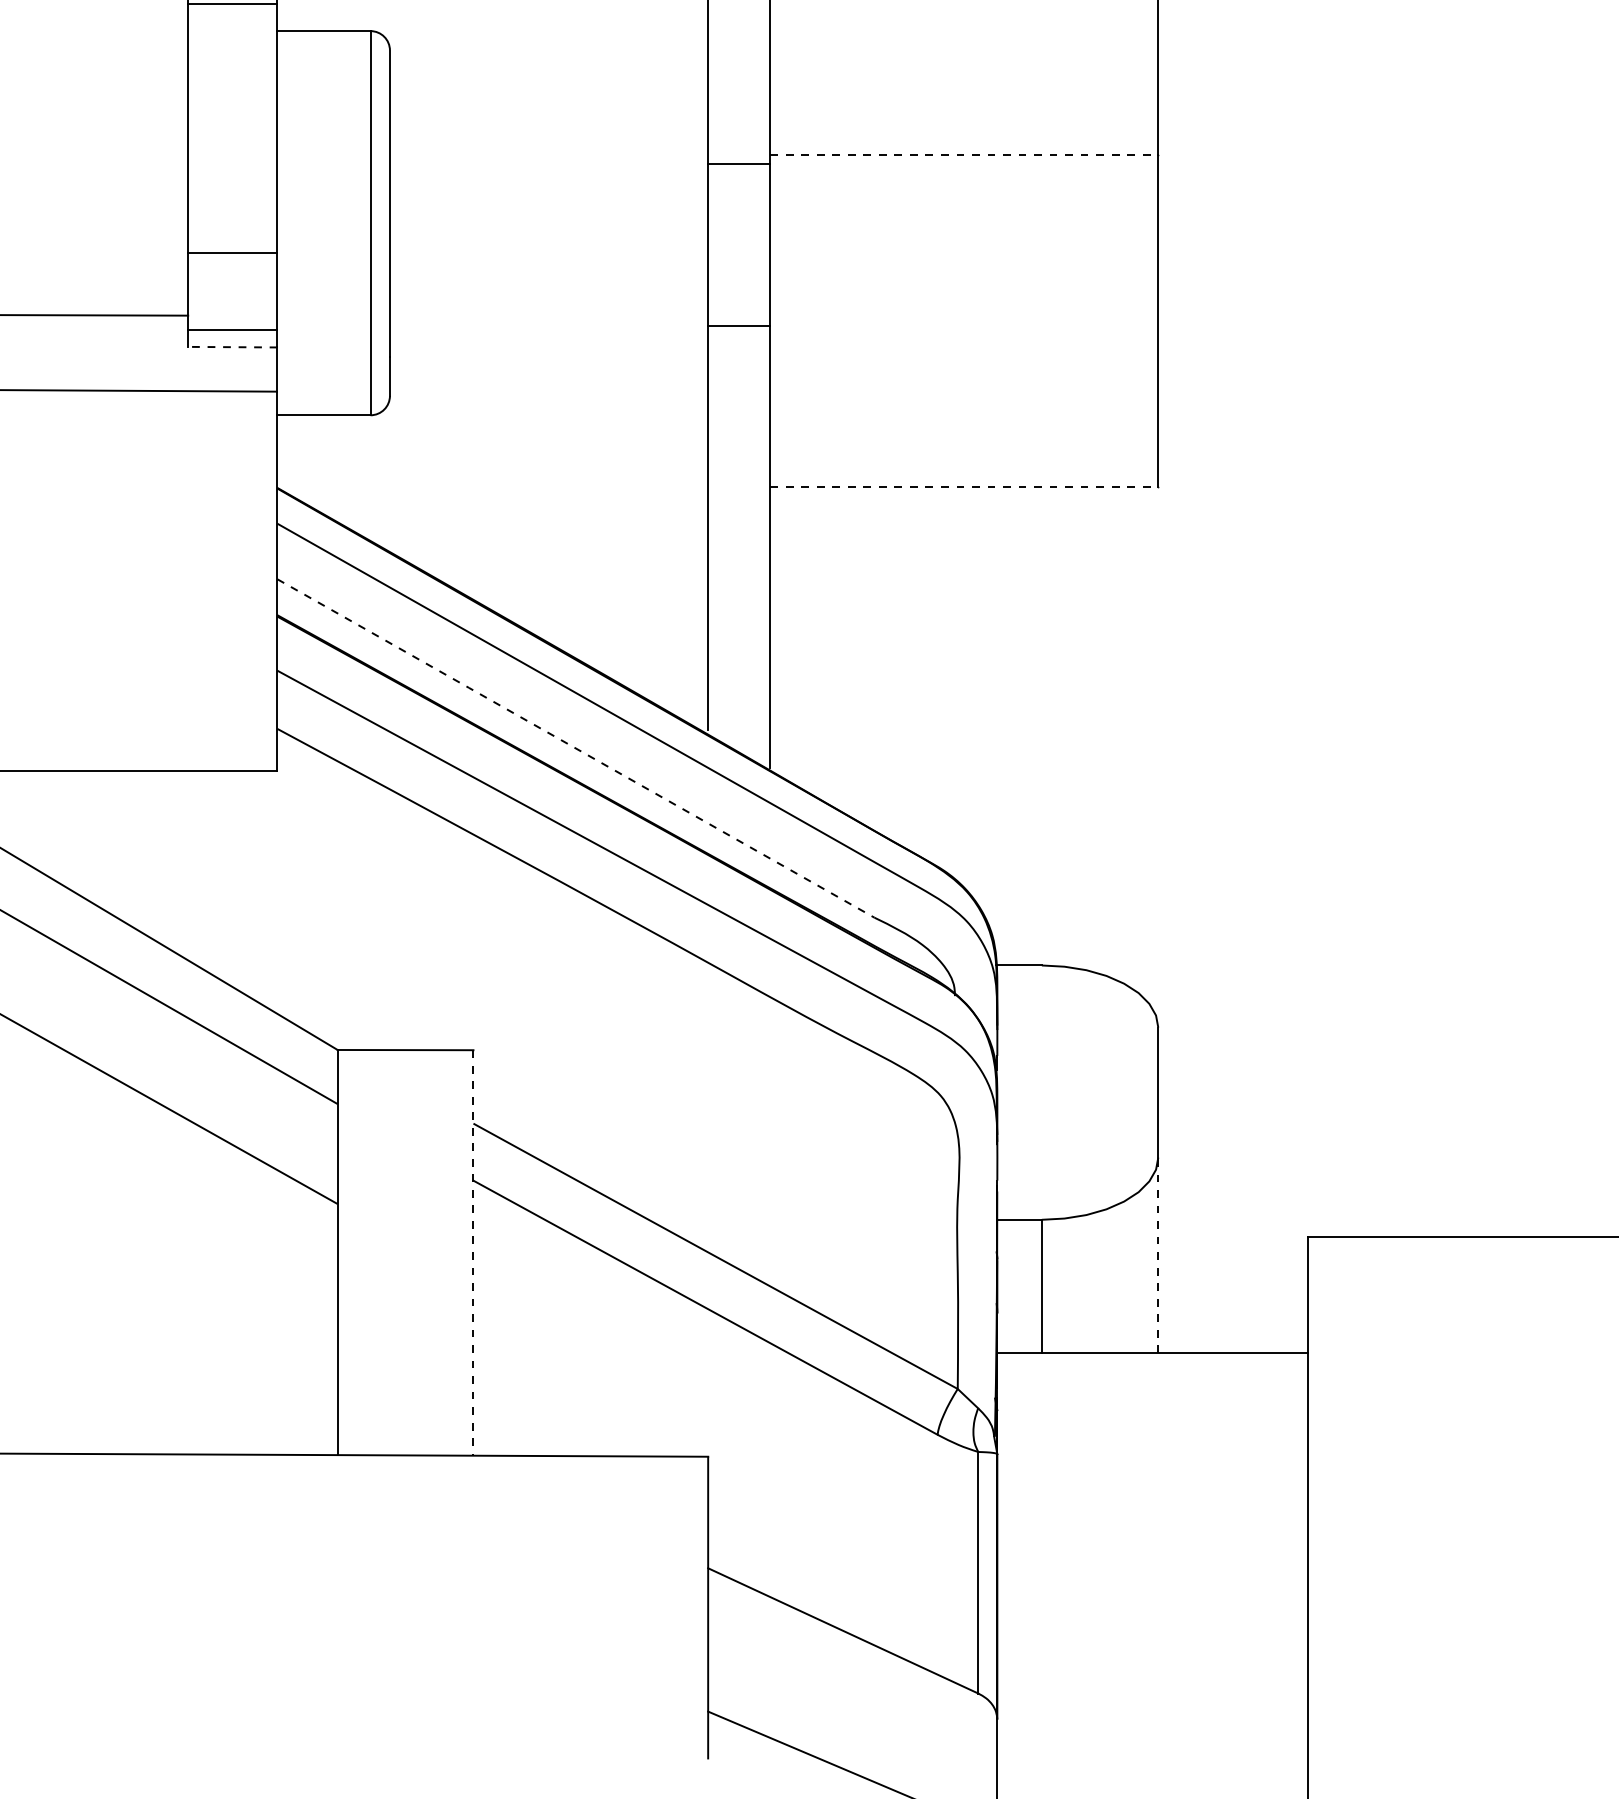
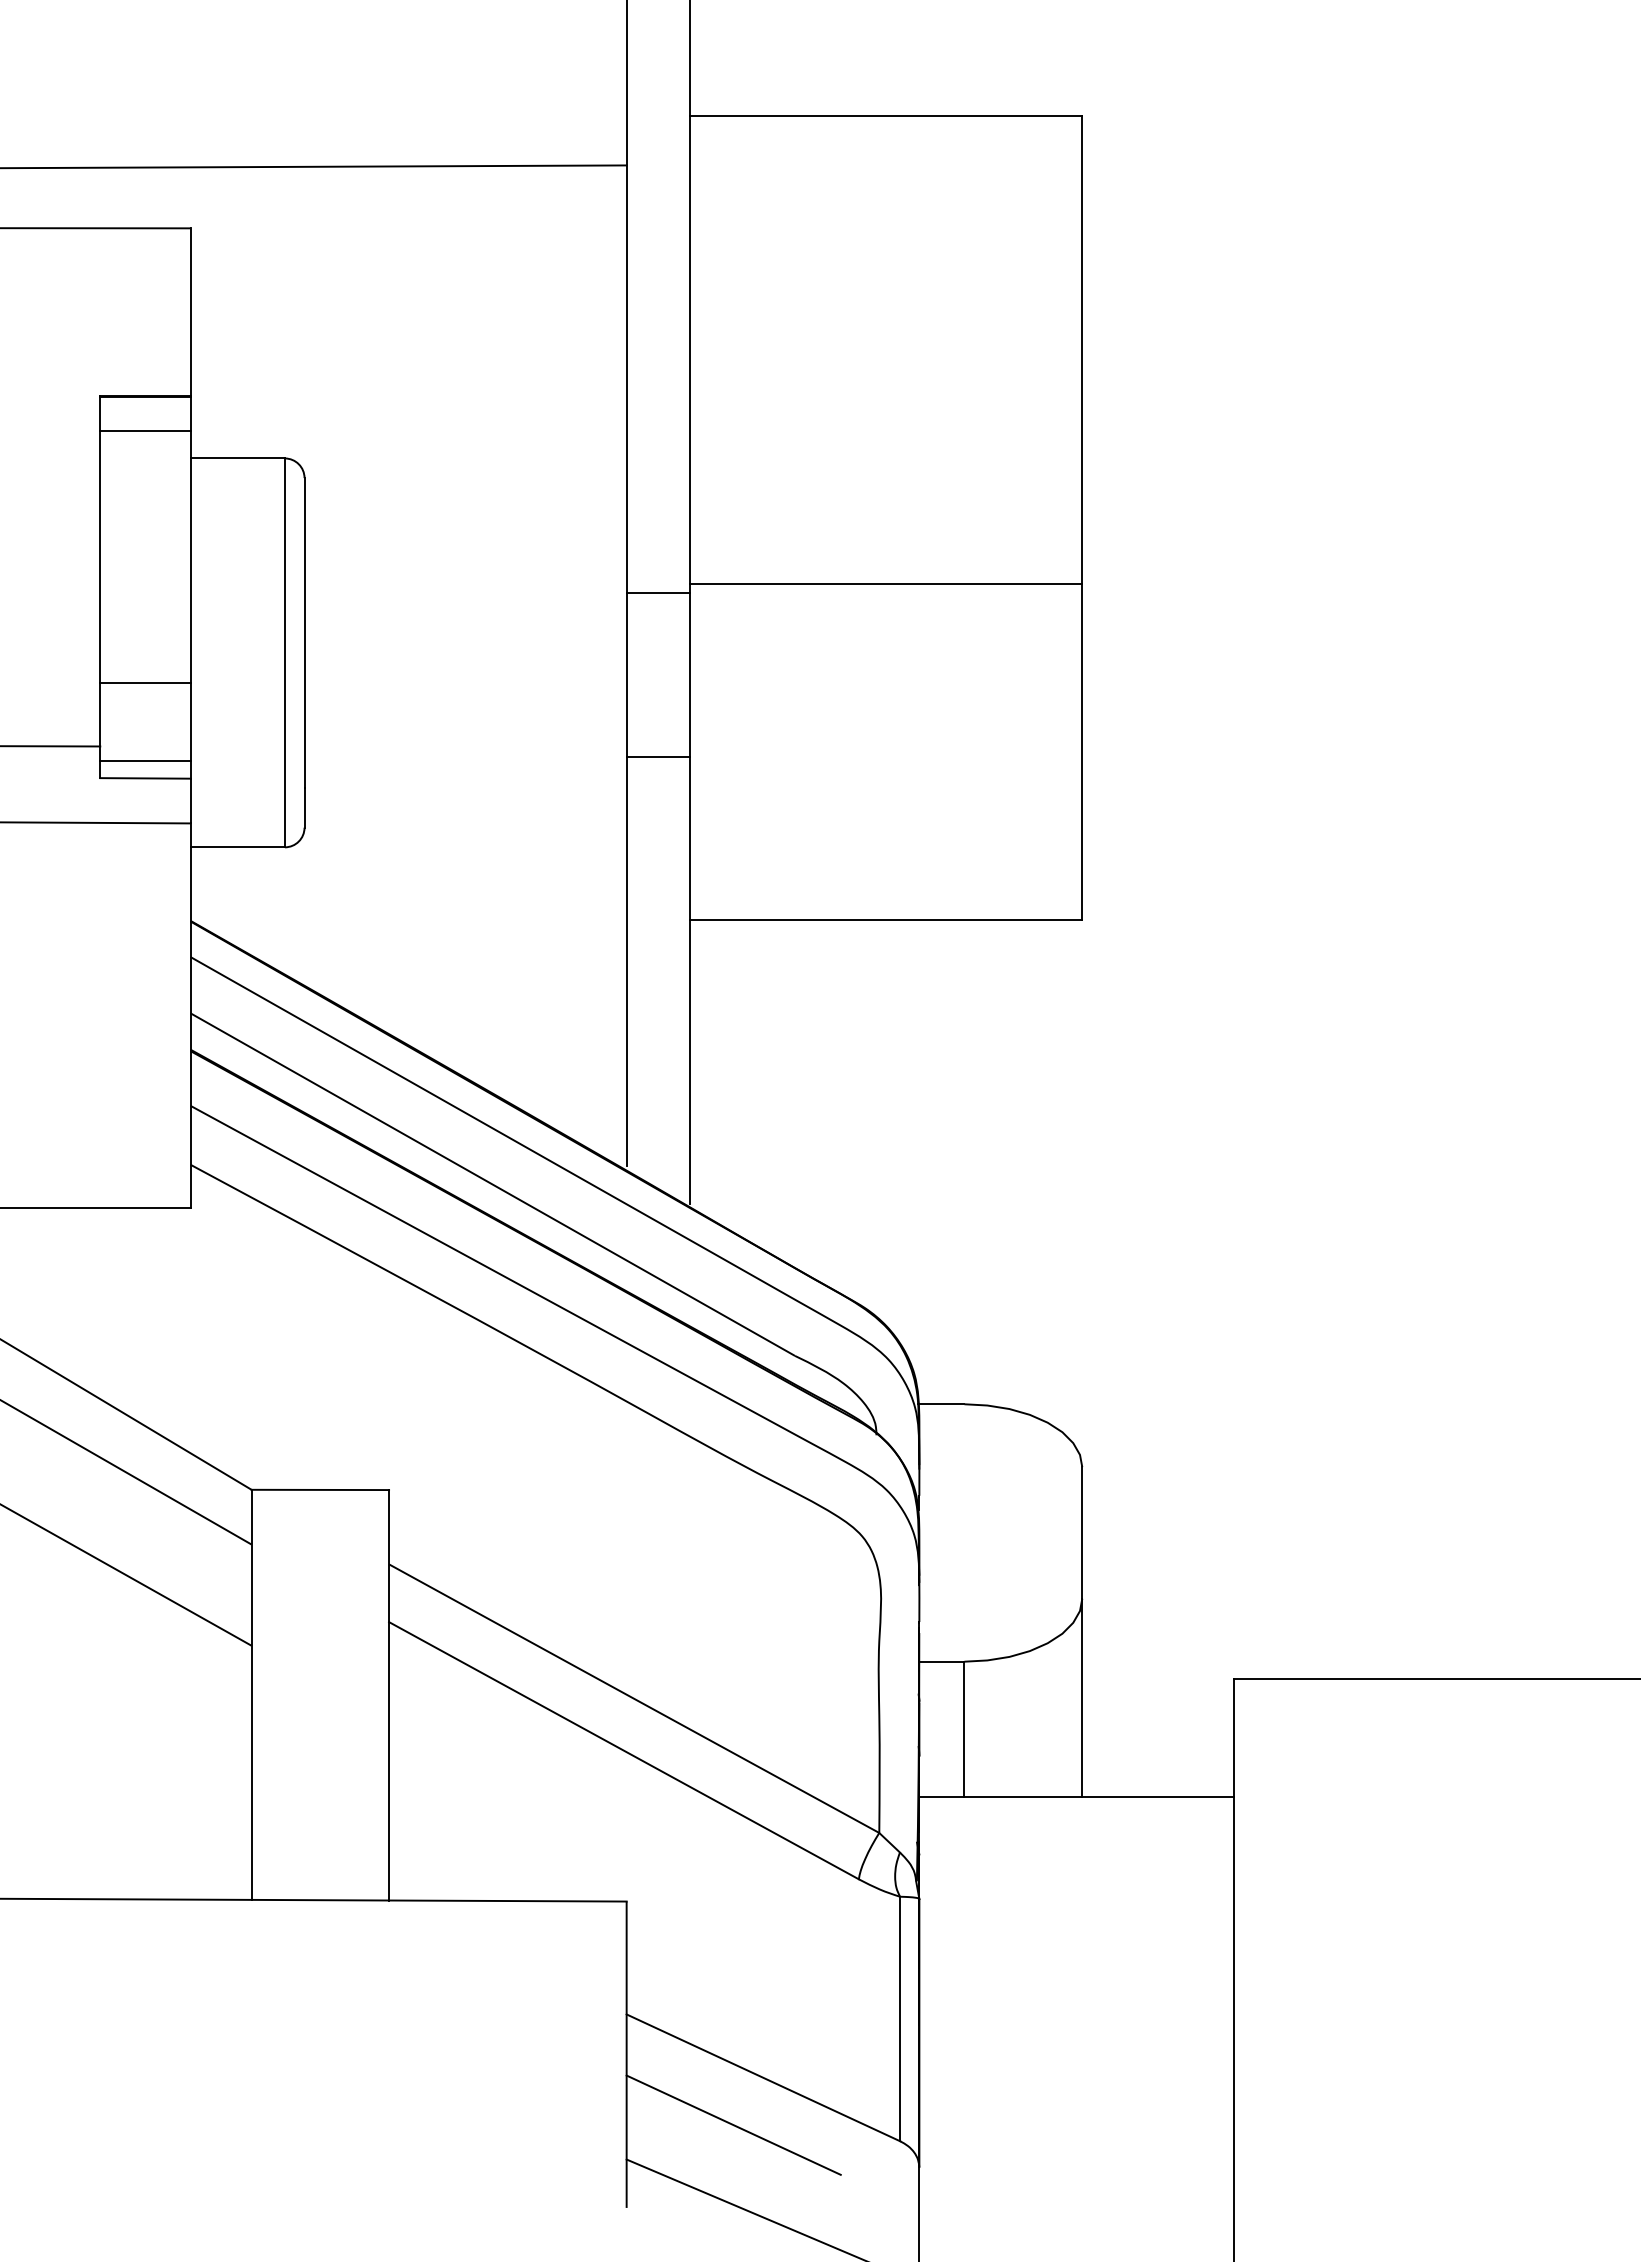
line: (964, 154) -> (886, 583), dashed -> solid
line: (231, 347) -> (144, 778), dashed -> solid
line: (964, 487) -> (886, 920), dashed -> solid
line: (575, 748) -> (492, 1184), dashed -> solid
line: (473, 1253) -> (389, 1695), dashed -> solid
line: (1158, 1255) -> (1082, 1697), dashed -> solid
line: (813, 1676) -> (733, 2124), added

